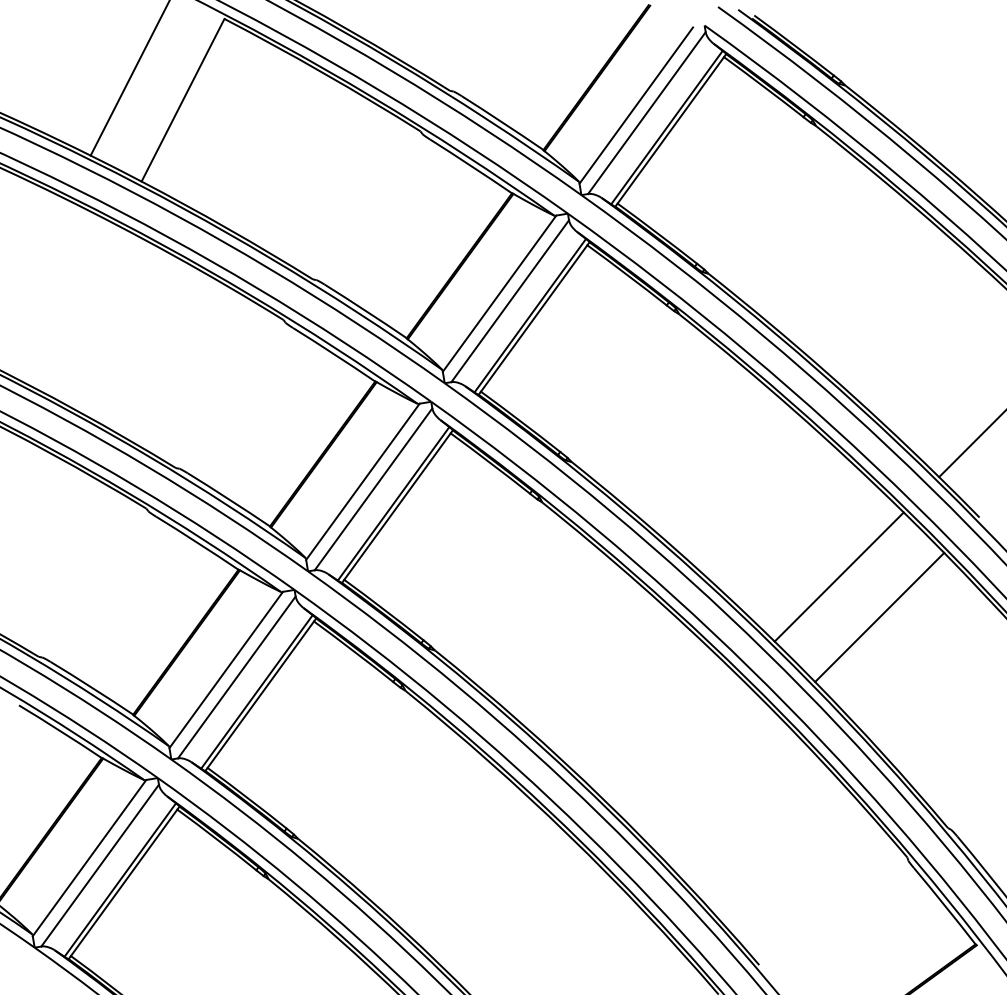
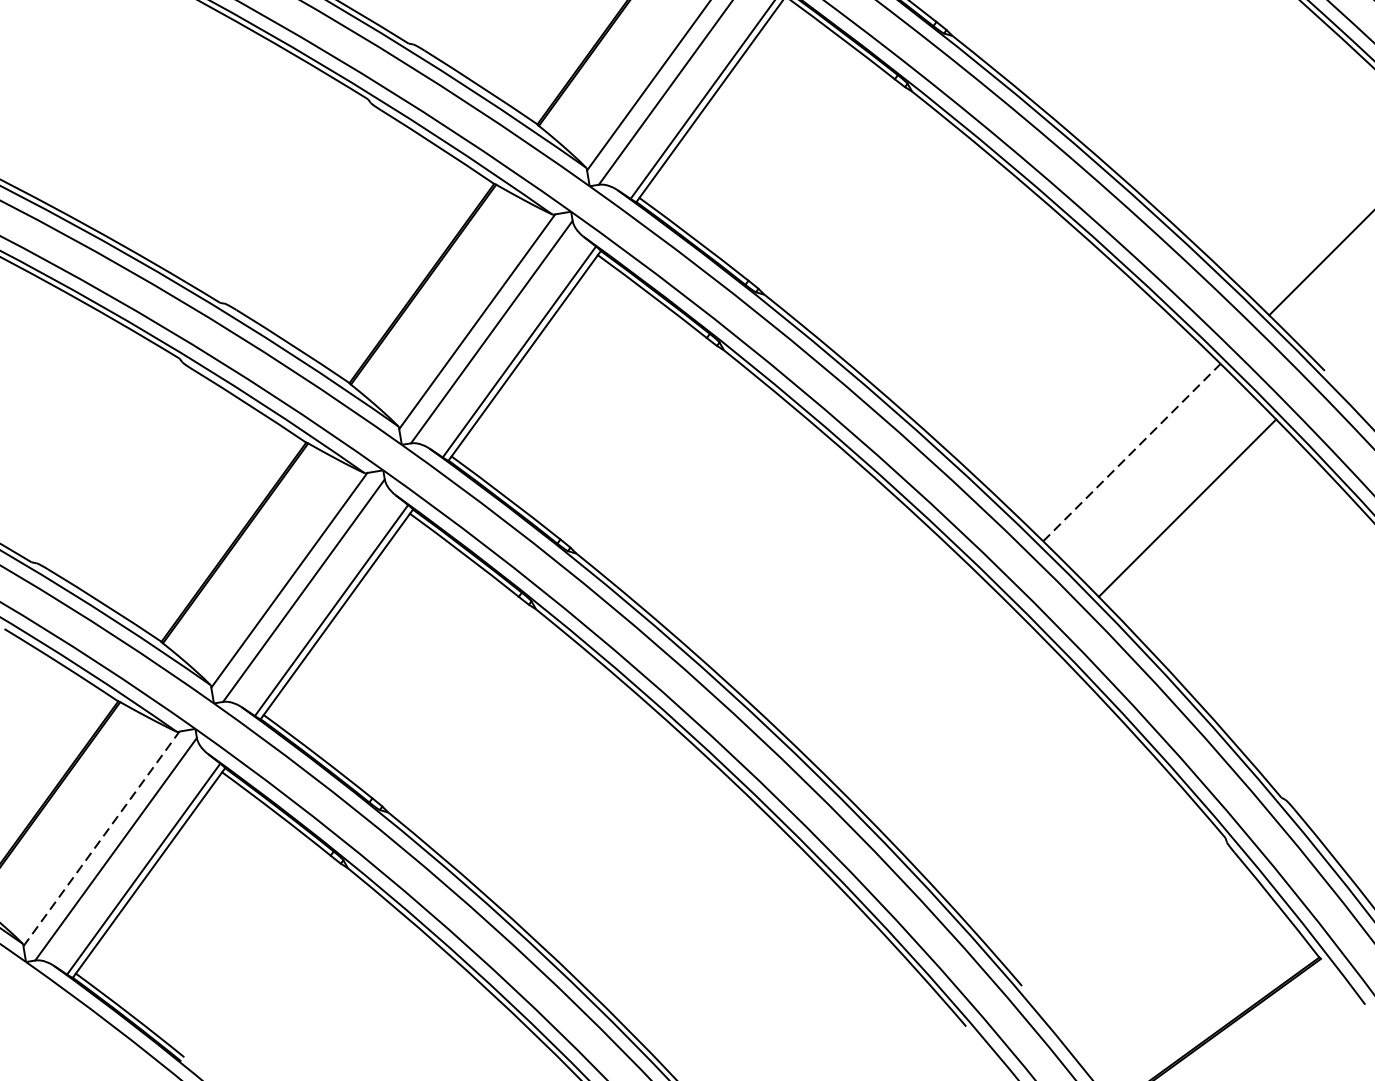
line: (839, 576) -> (1132, 451), solid -> dashed
line: (89, 858) -> (101, 839), solid -> dashed

